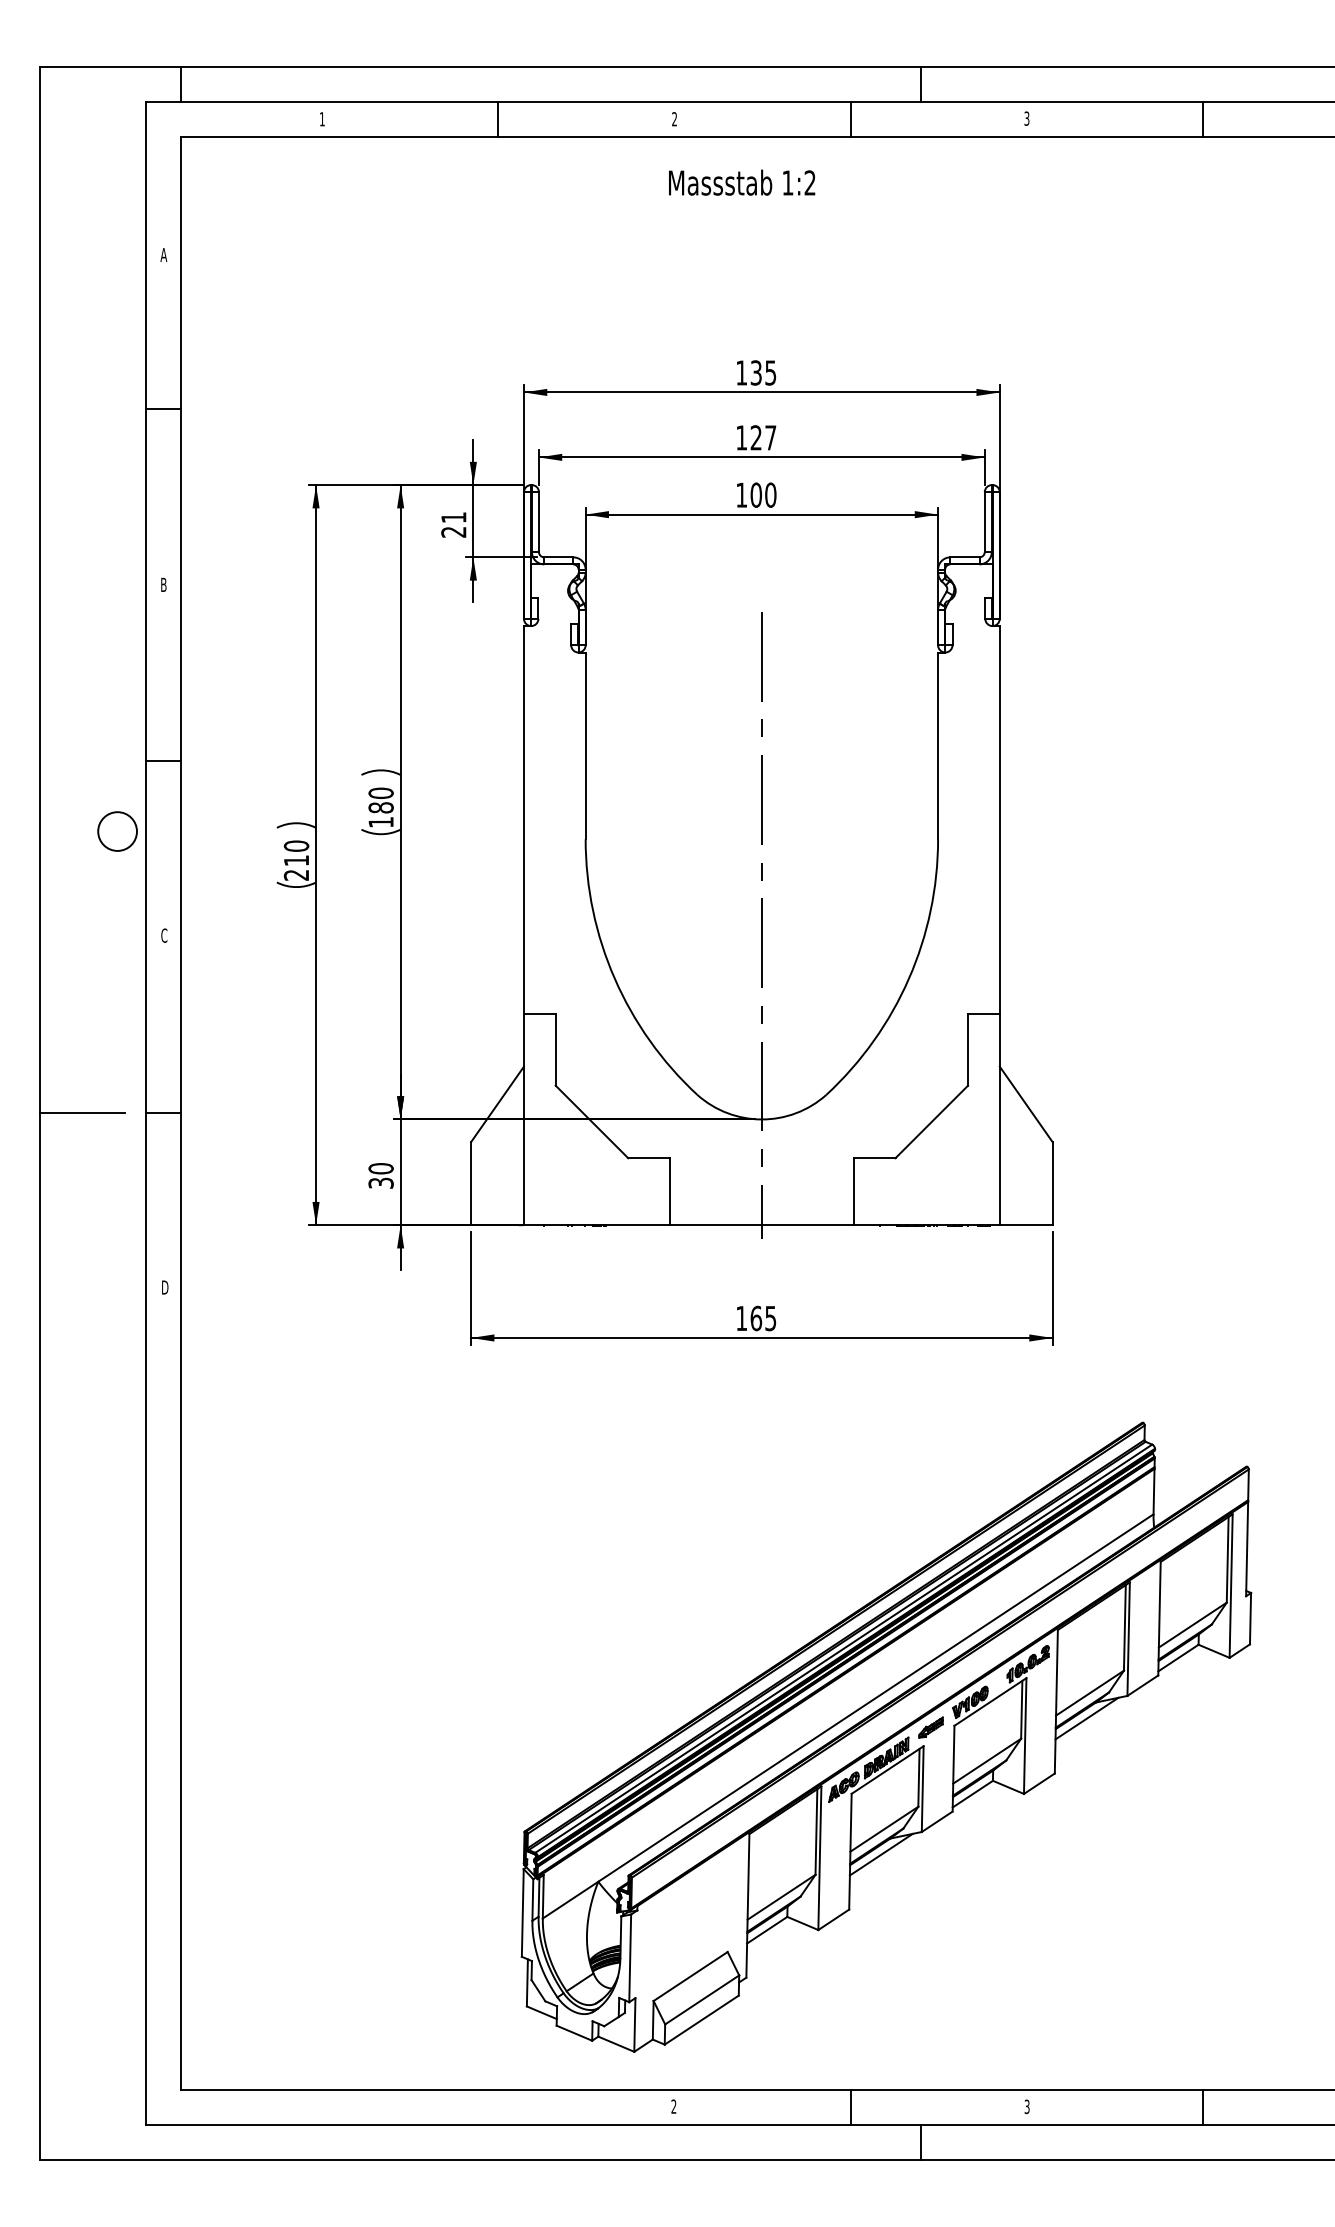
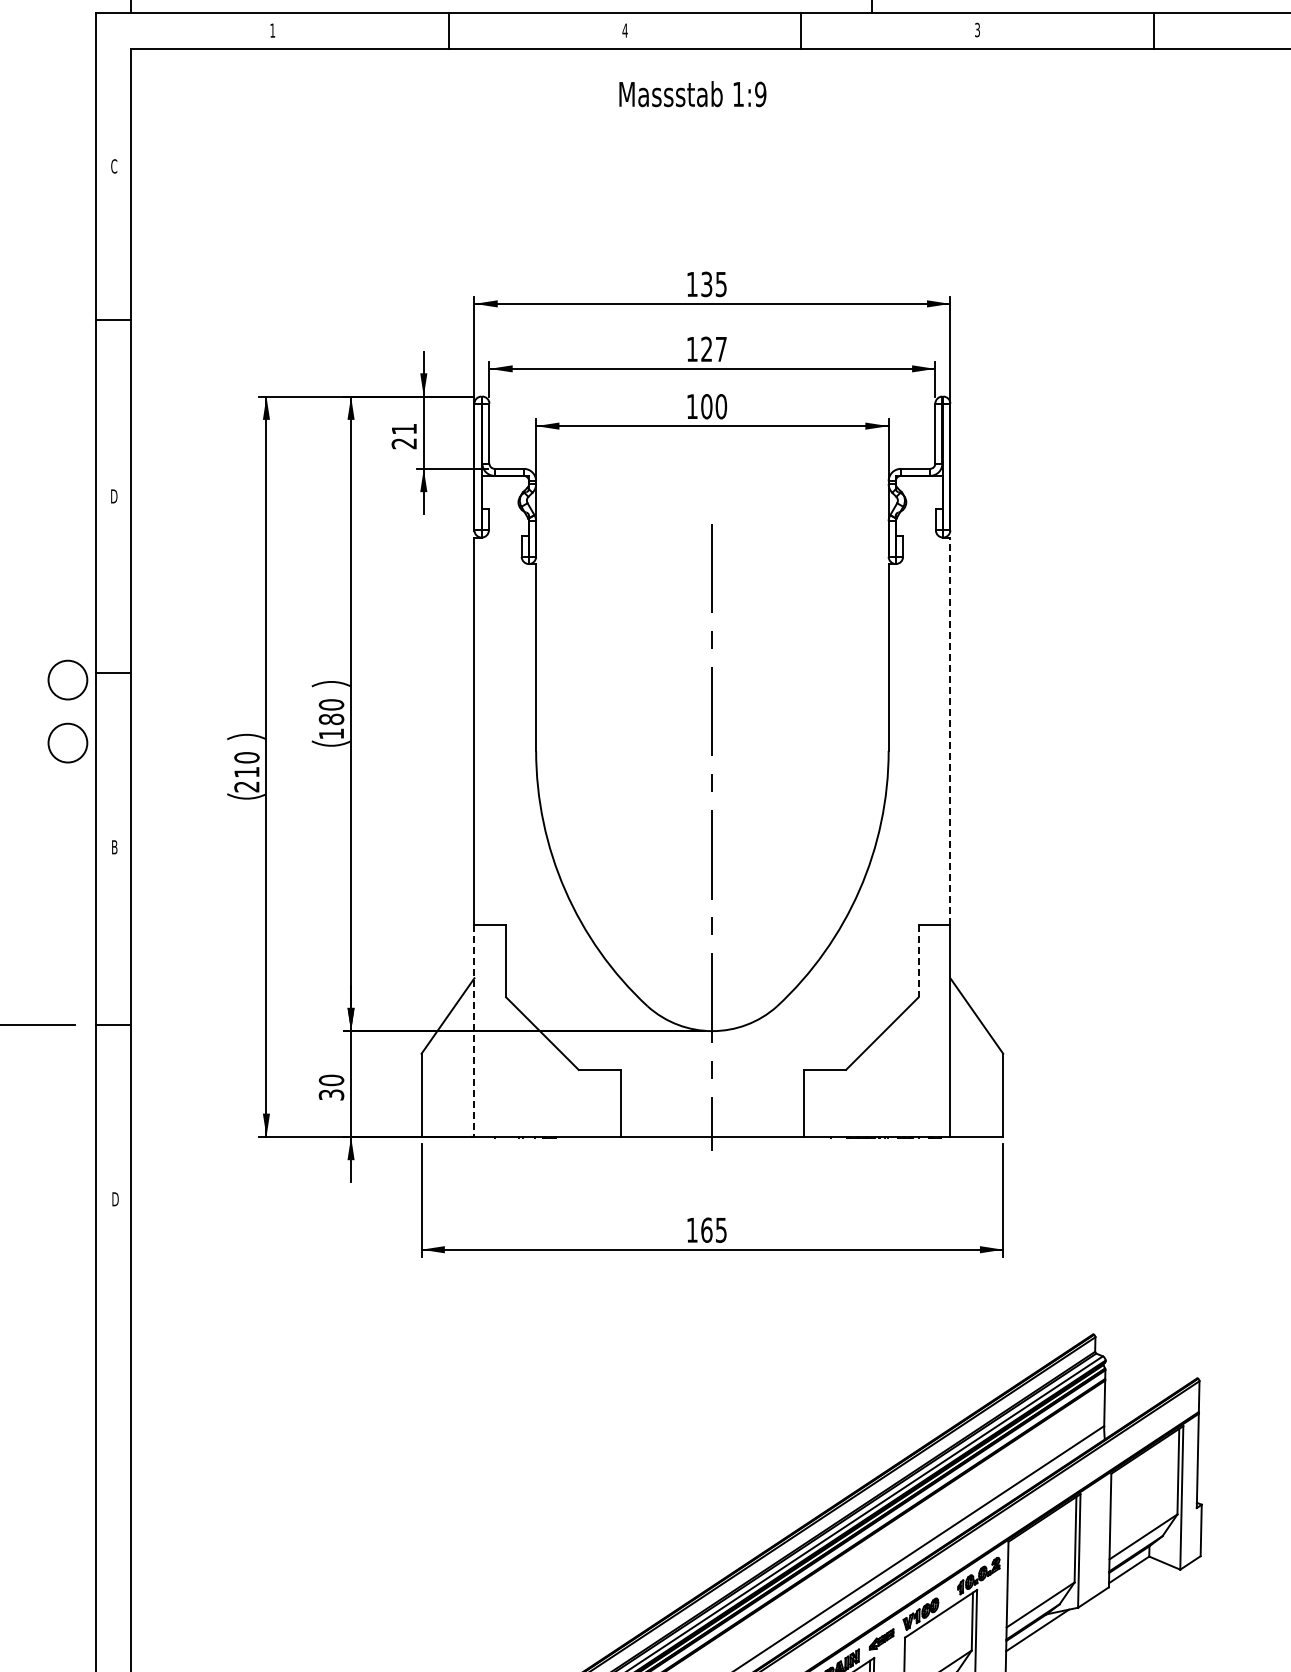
text: (674, 119) -> (625, 30), 2 -> 4
text: (809, 182) -> (760, 93), 1:2 -> 1:9
text: (163, 254) -> (113, 165), A -> C
text: (163, 584) -> (113, 496), B -> D
circle: (117, 768) -> (67, 680), added
line: (999, 819) -> (950, 731), solid -> dashed
text: (164, 935) -> (114, 847), C -> B
line: (968, 1049) -> (919, 961), solid -> dashed
line: (523, 1119) -> (473, 1031), solid -> dashed

